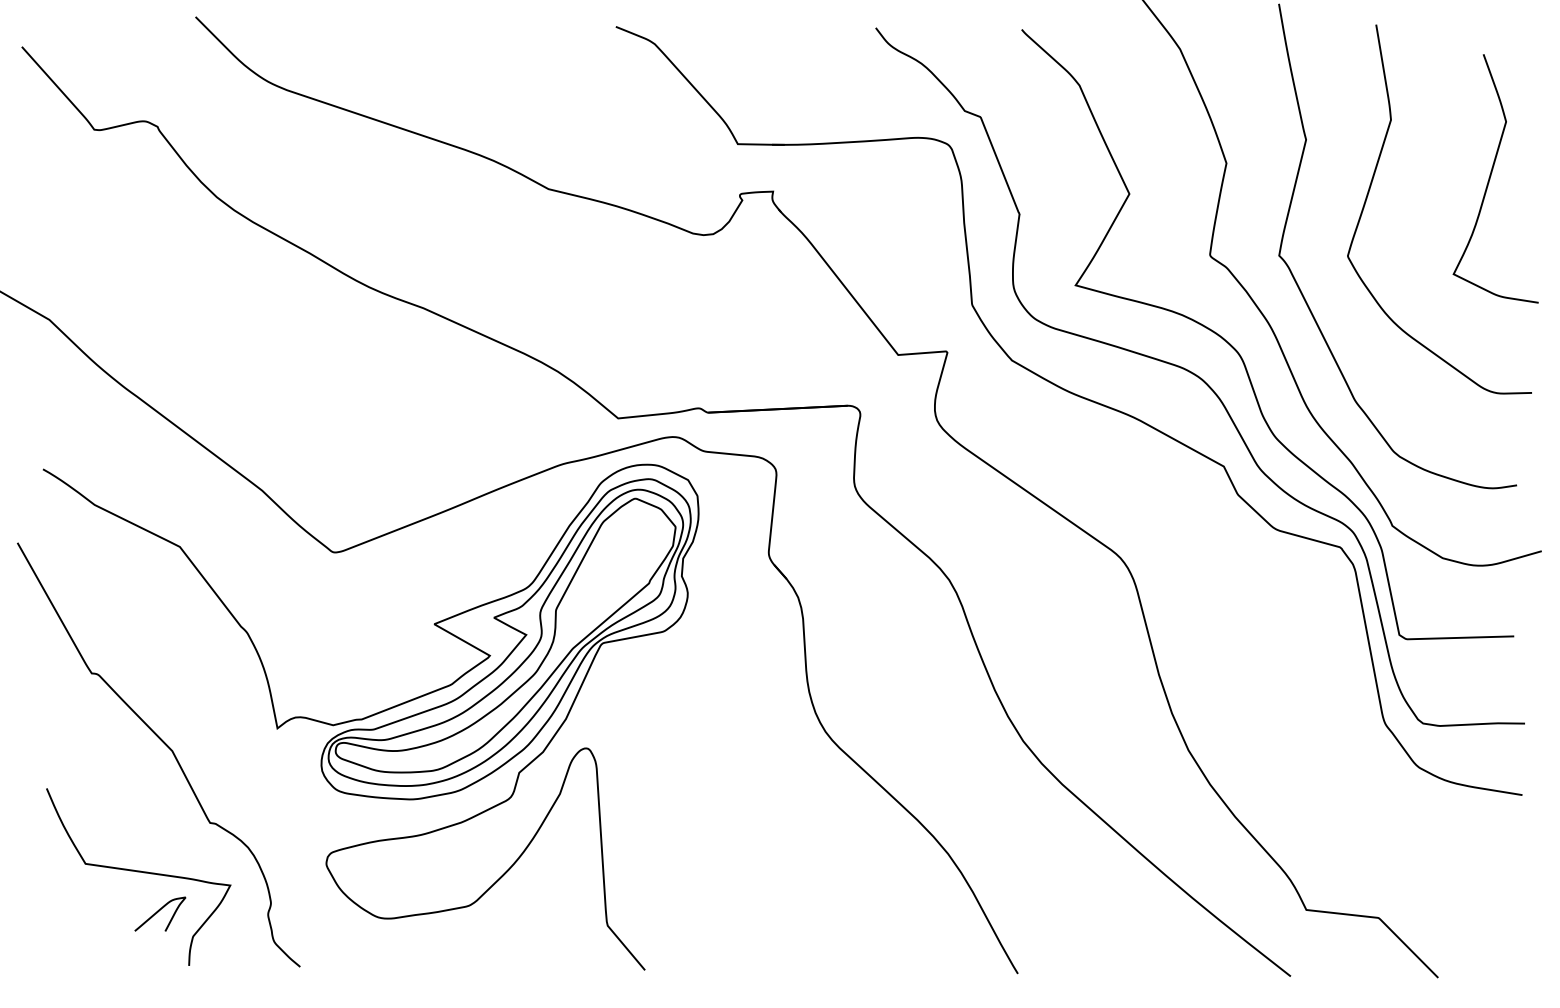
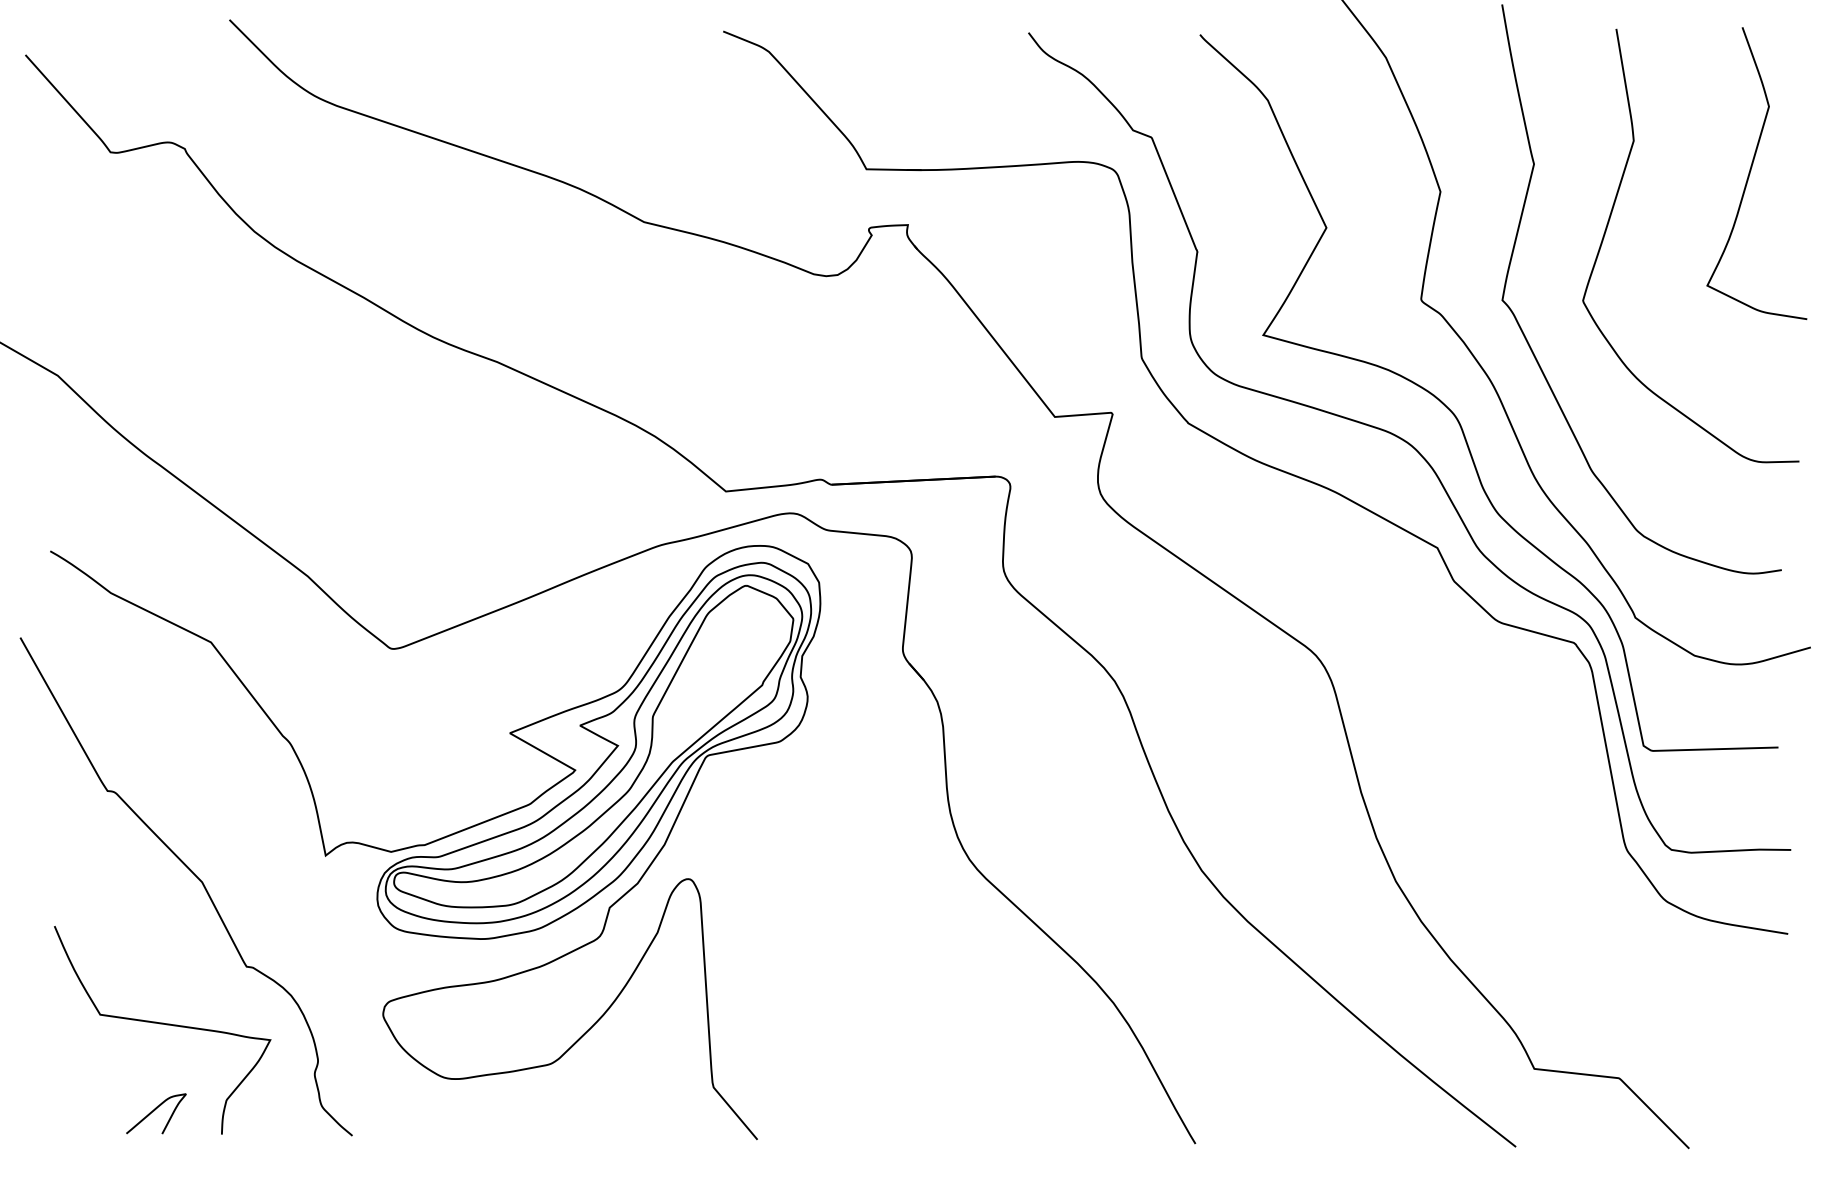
curve: (1491, 176) -> (1751, 170), moved
curve: (159, 911) -> (155, 1110), moved

